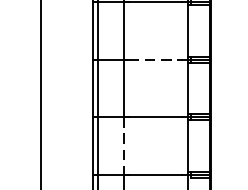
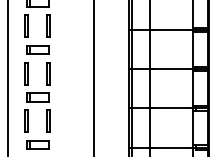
line: (155, 59) -> (171, 69), dashed -> solid
line: (124, 145) -> (150, 127), dashed -> solid

